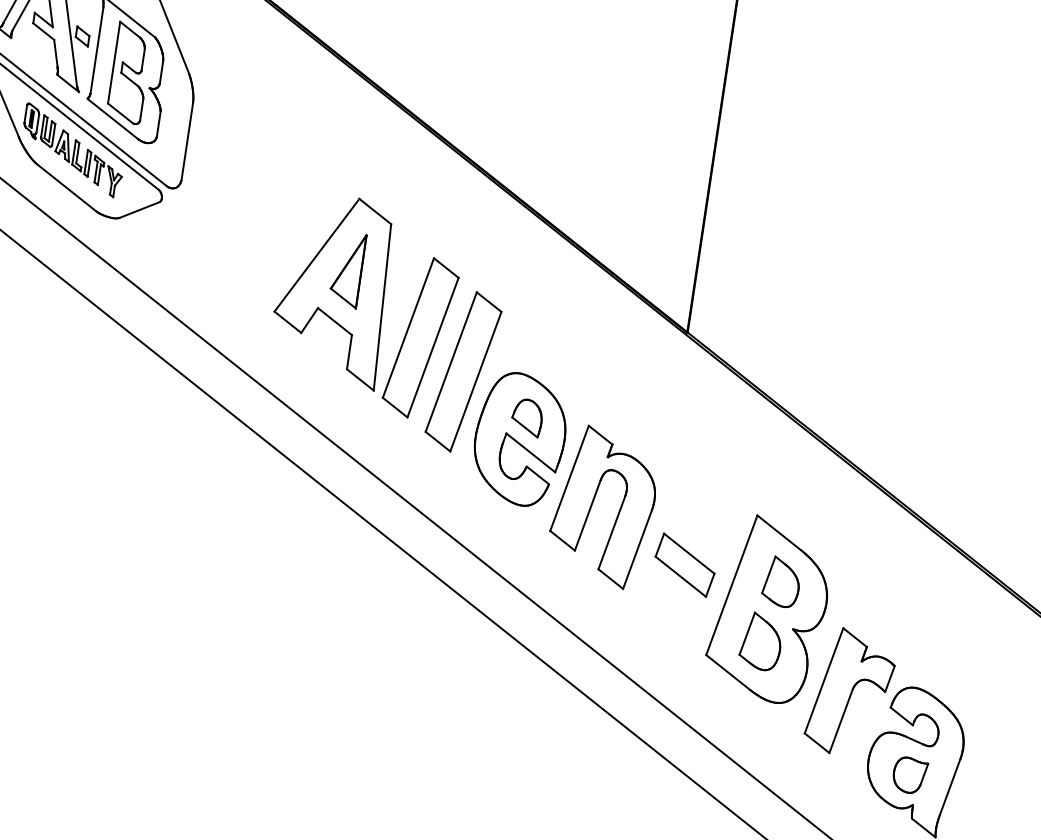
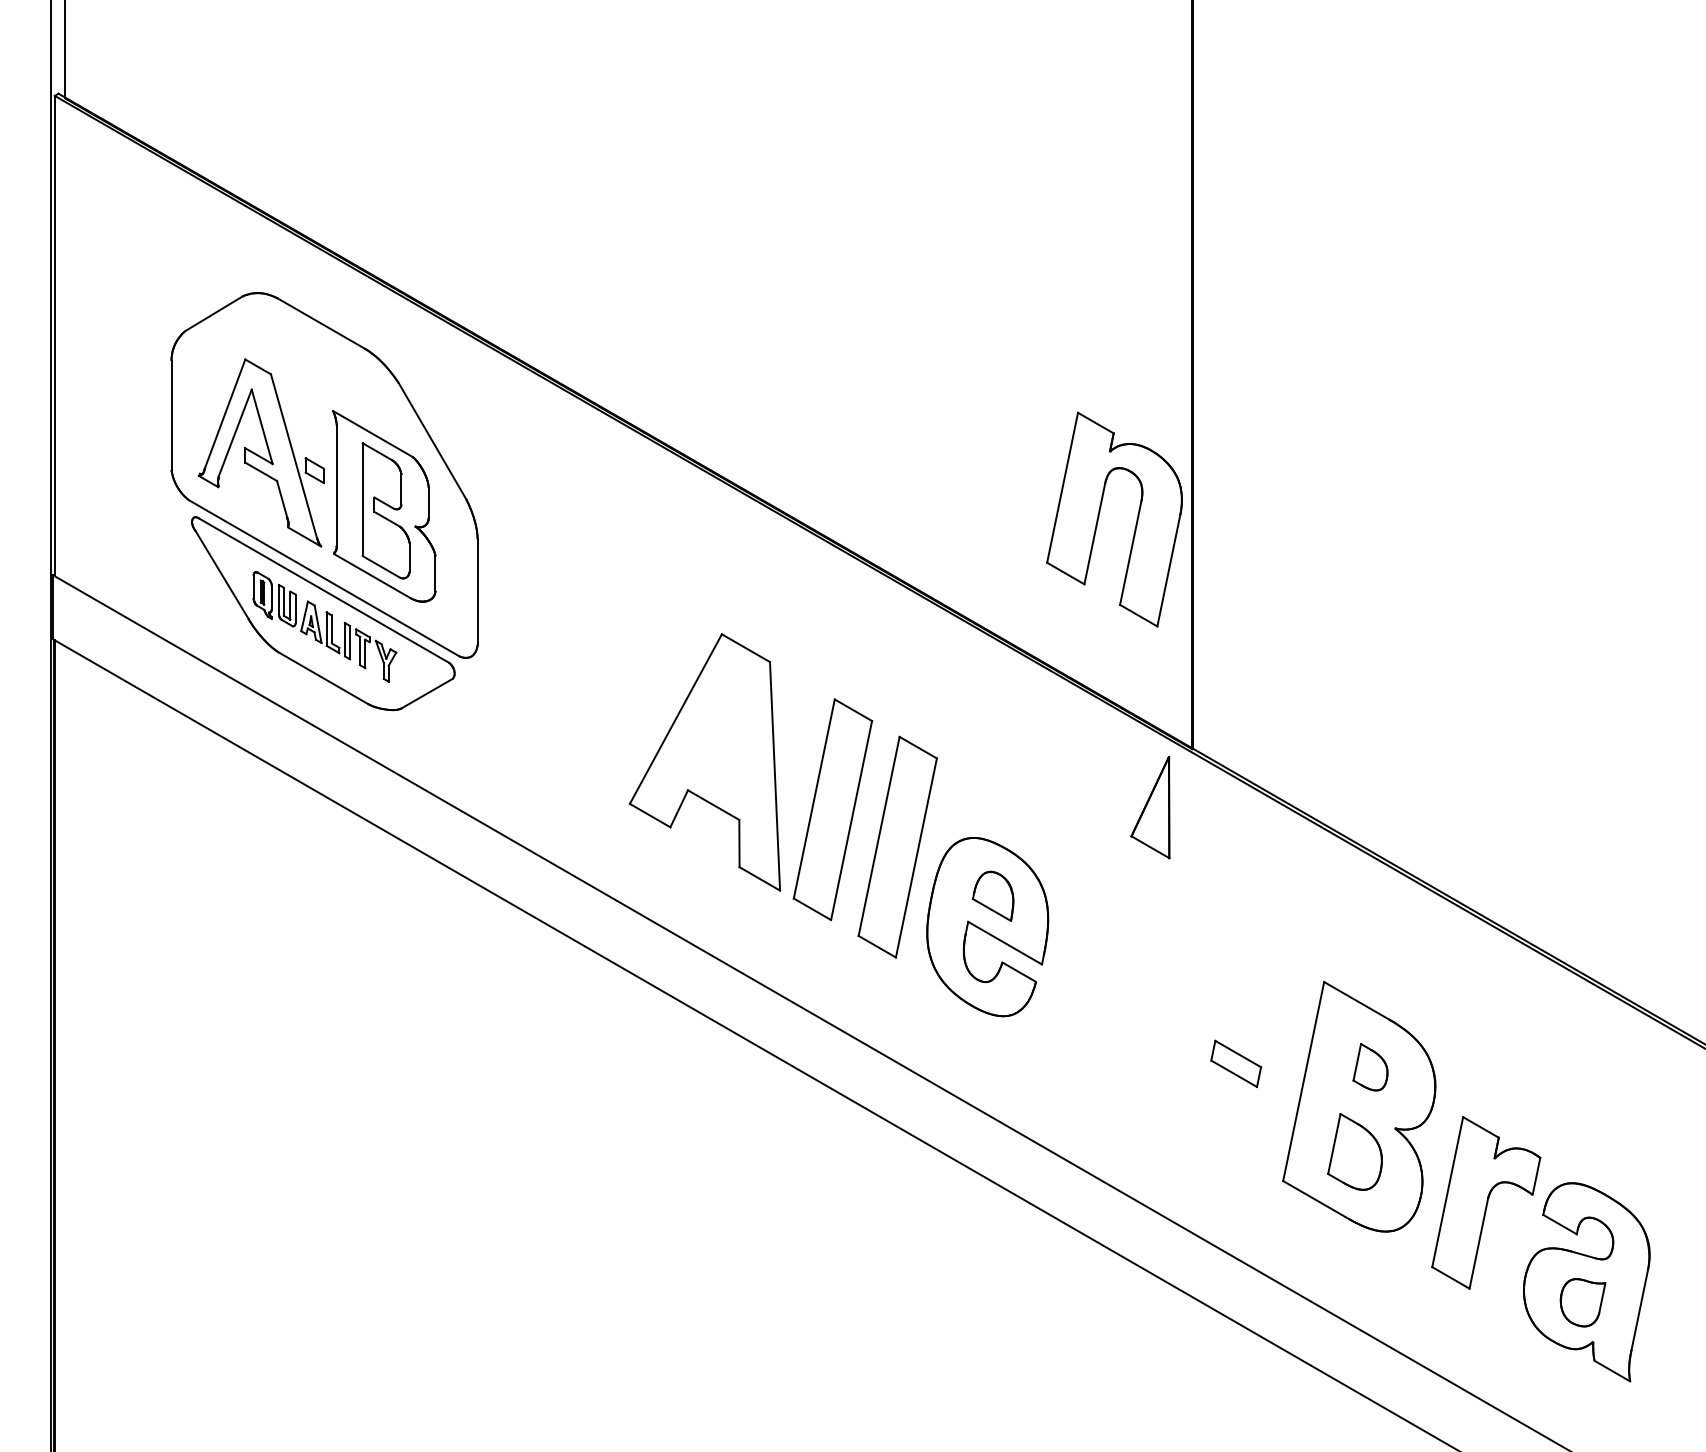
part: (347, 269) -> (1150, 807), moved
part: (593, 503) -> (1099, 517), moved
part: (684, 564) -> (1235, 1063), size x0.6
part: (781, 582) -> (1370, 1067), size x0.7

